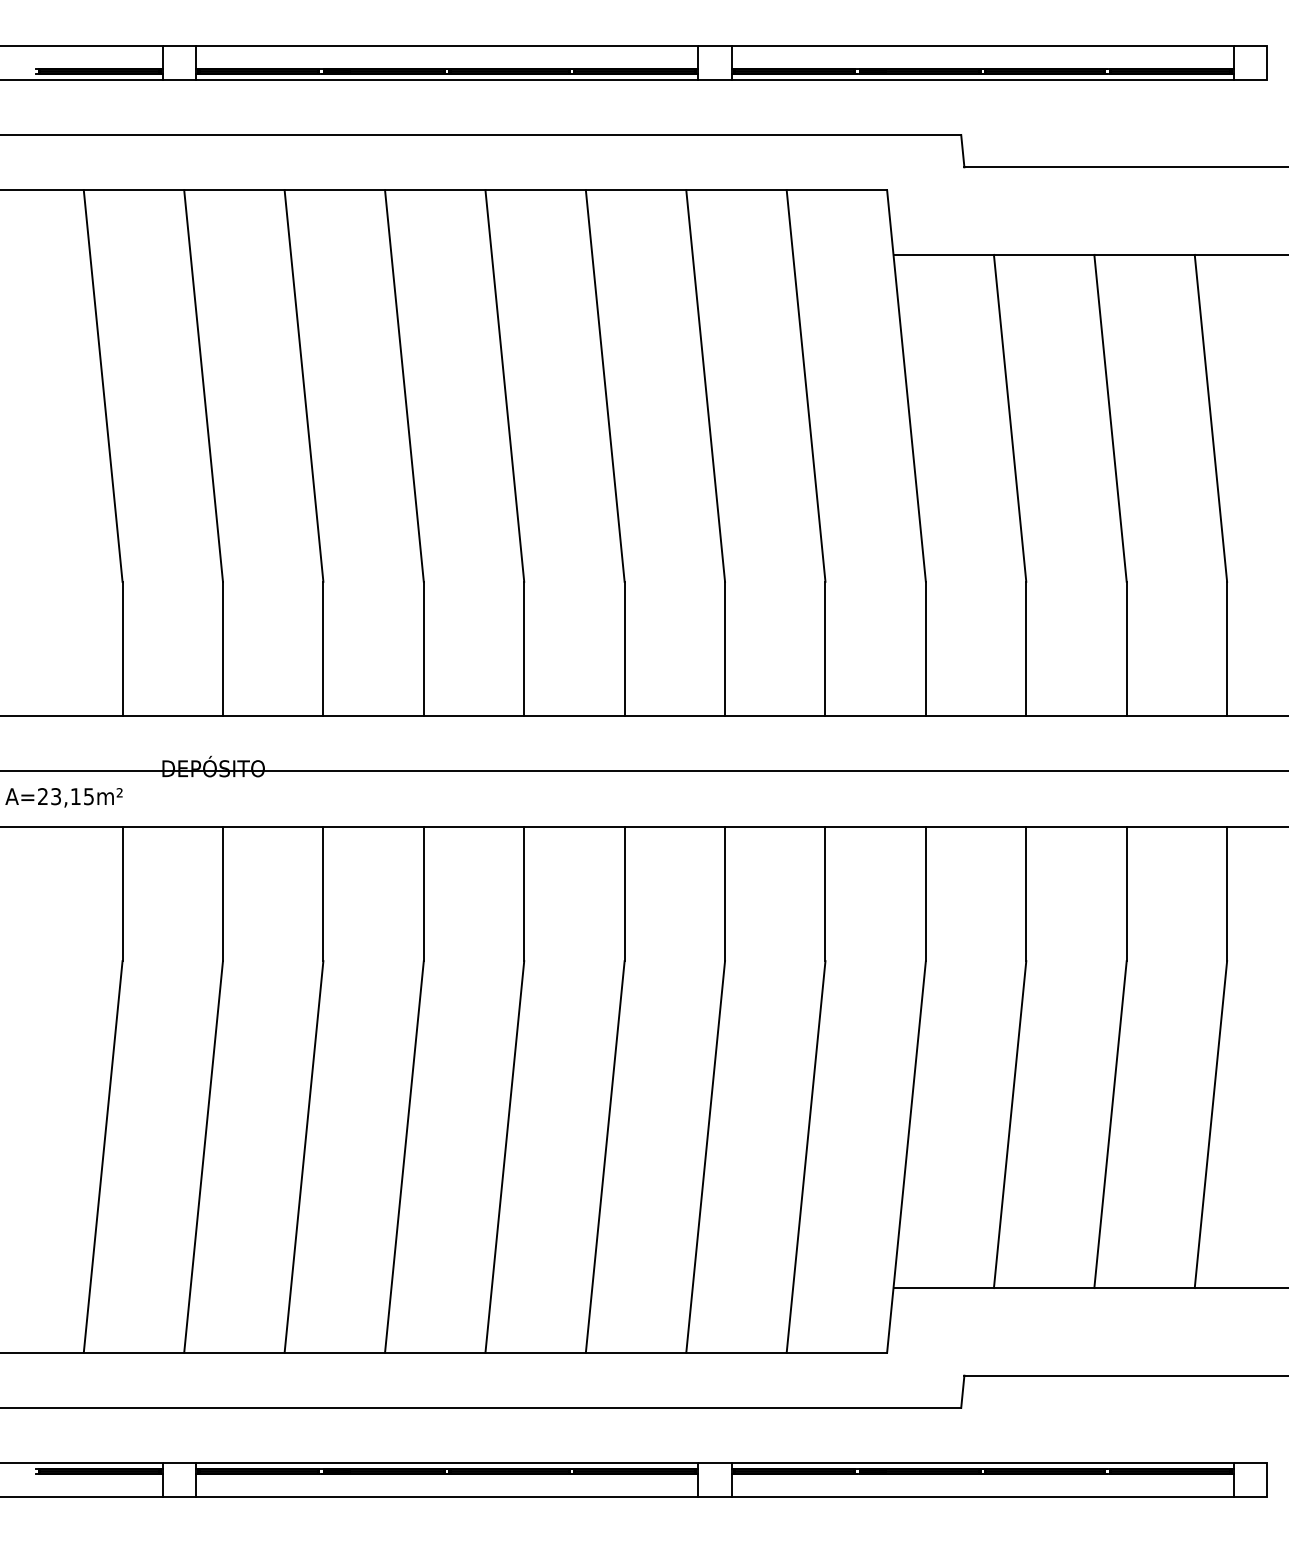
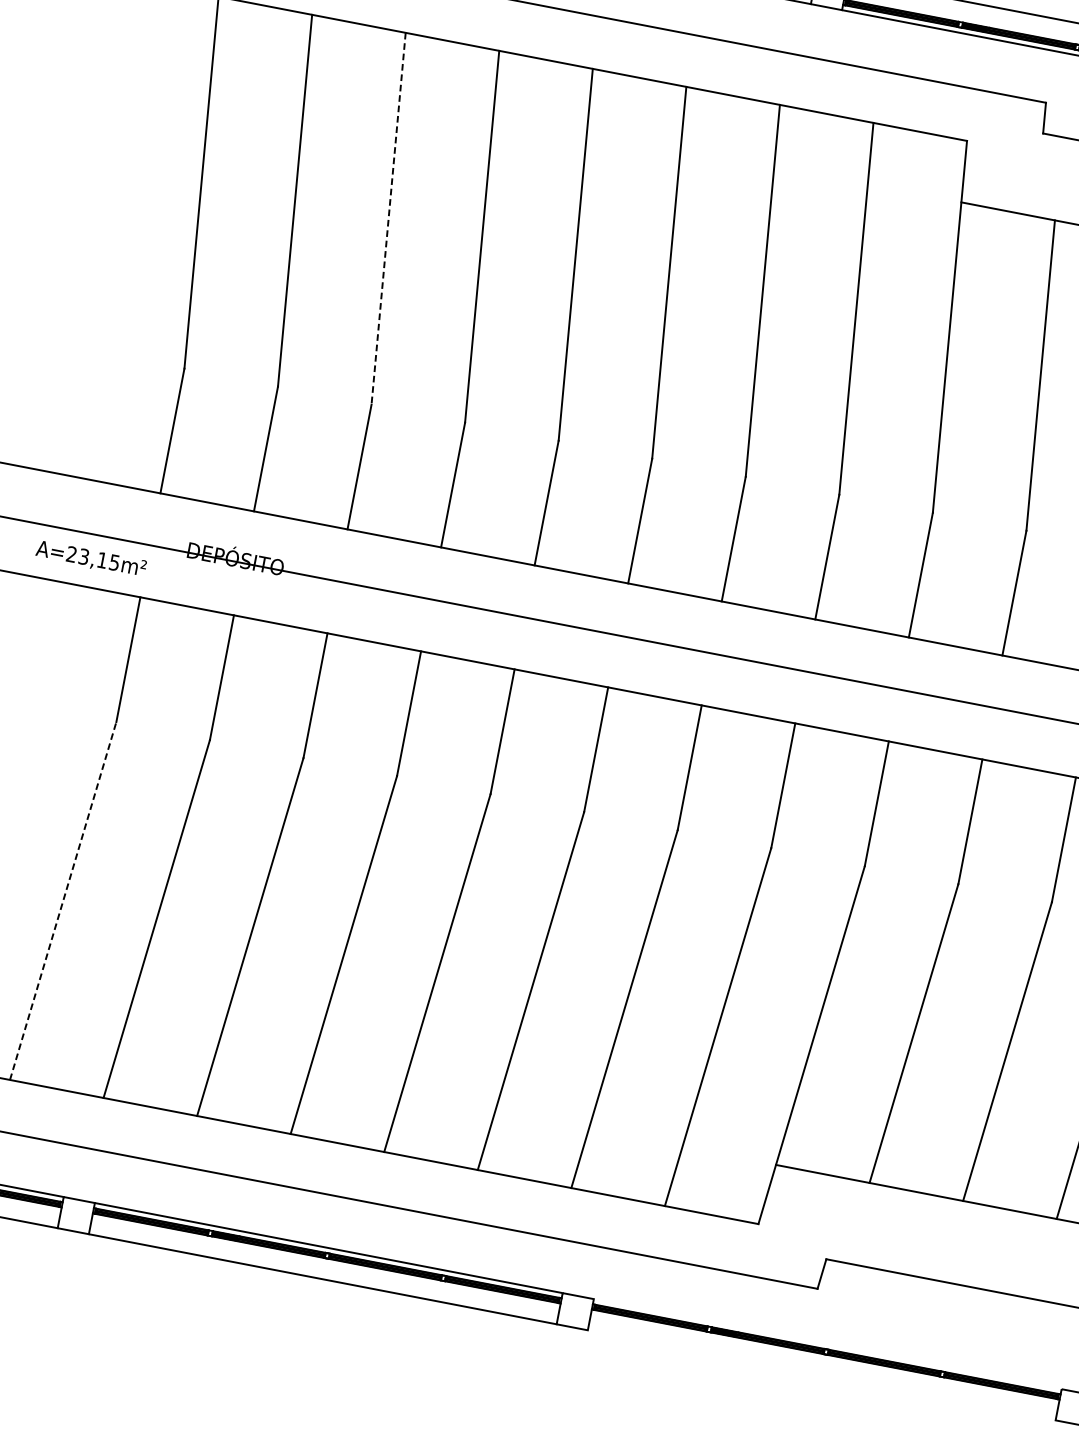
line: (304, 386) -> (389, 219), solid -> dashed
line: (103, 1156) -> (63, 900), solid -> dashed
line: (982, 1463) -> (827, 1344), removed
line: (982, 1496) -> (821, 1375), removed

